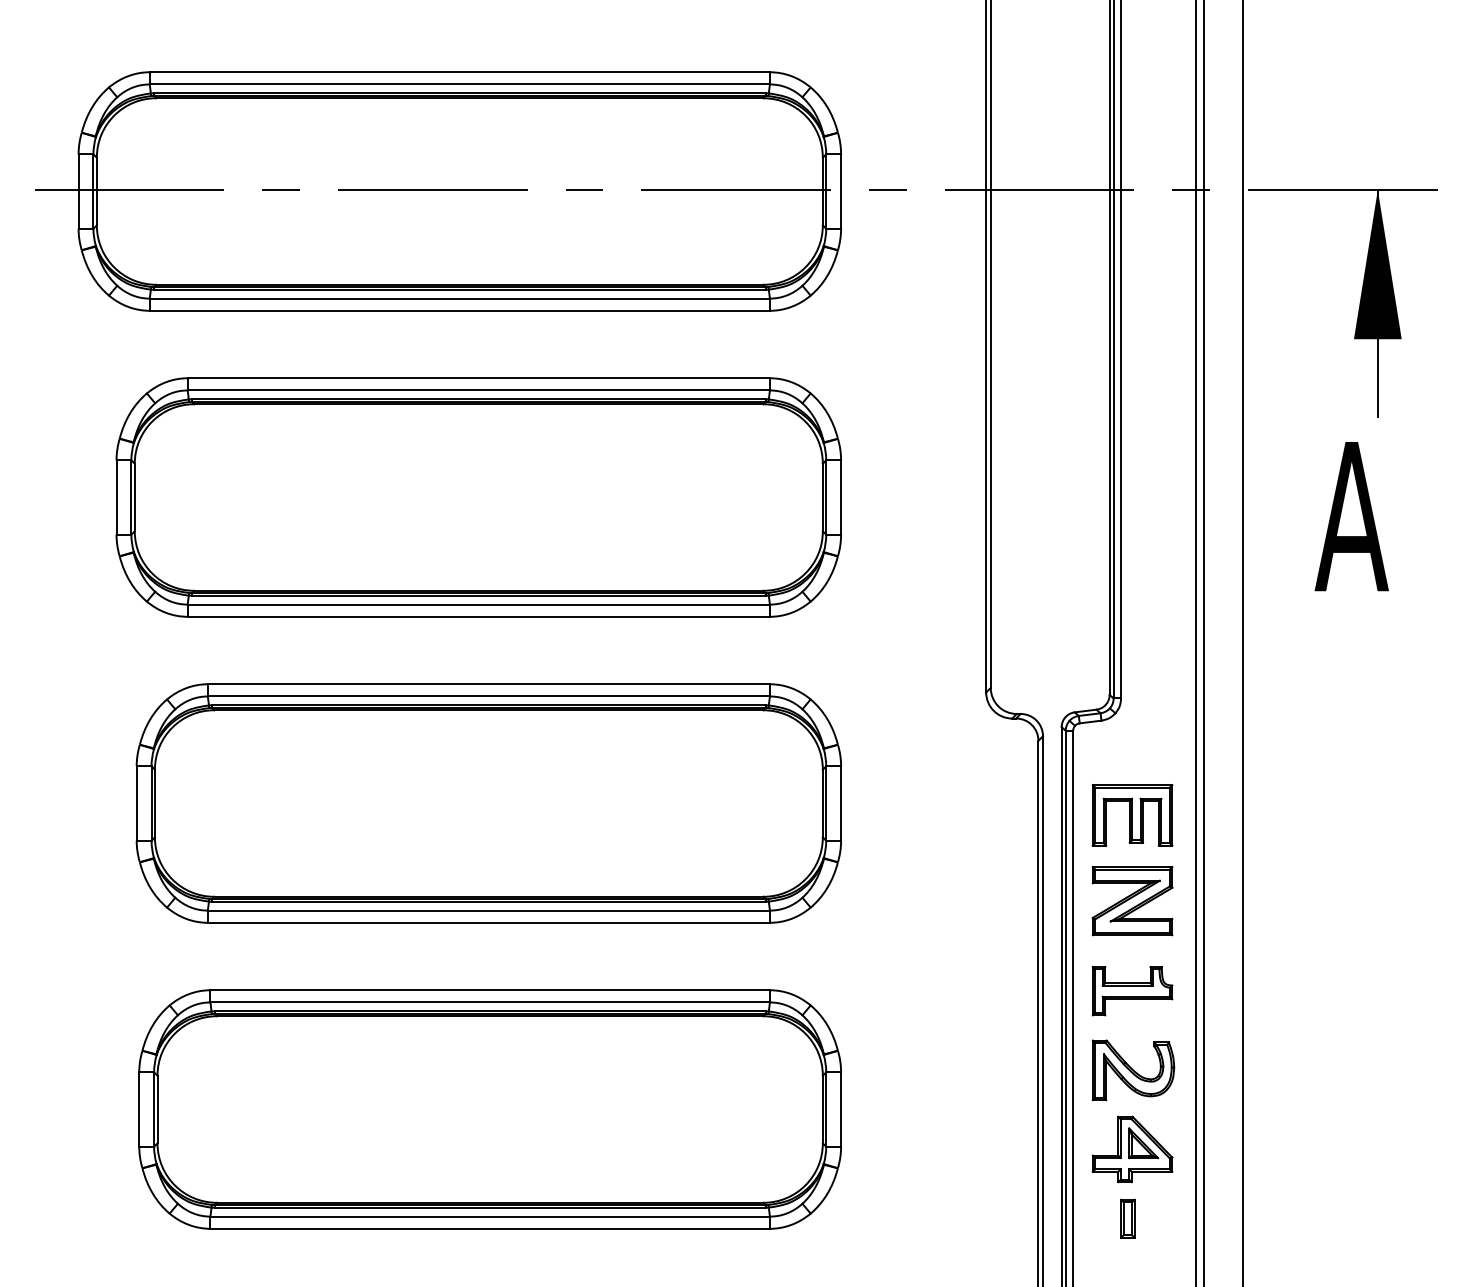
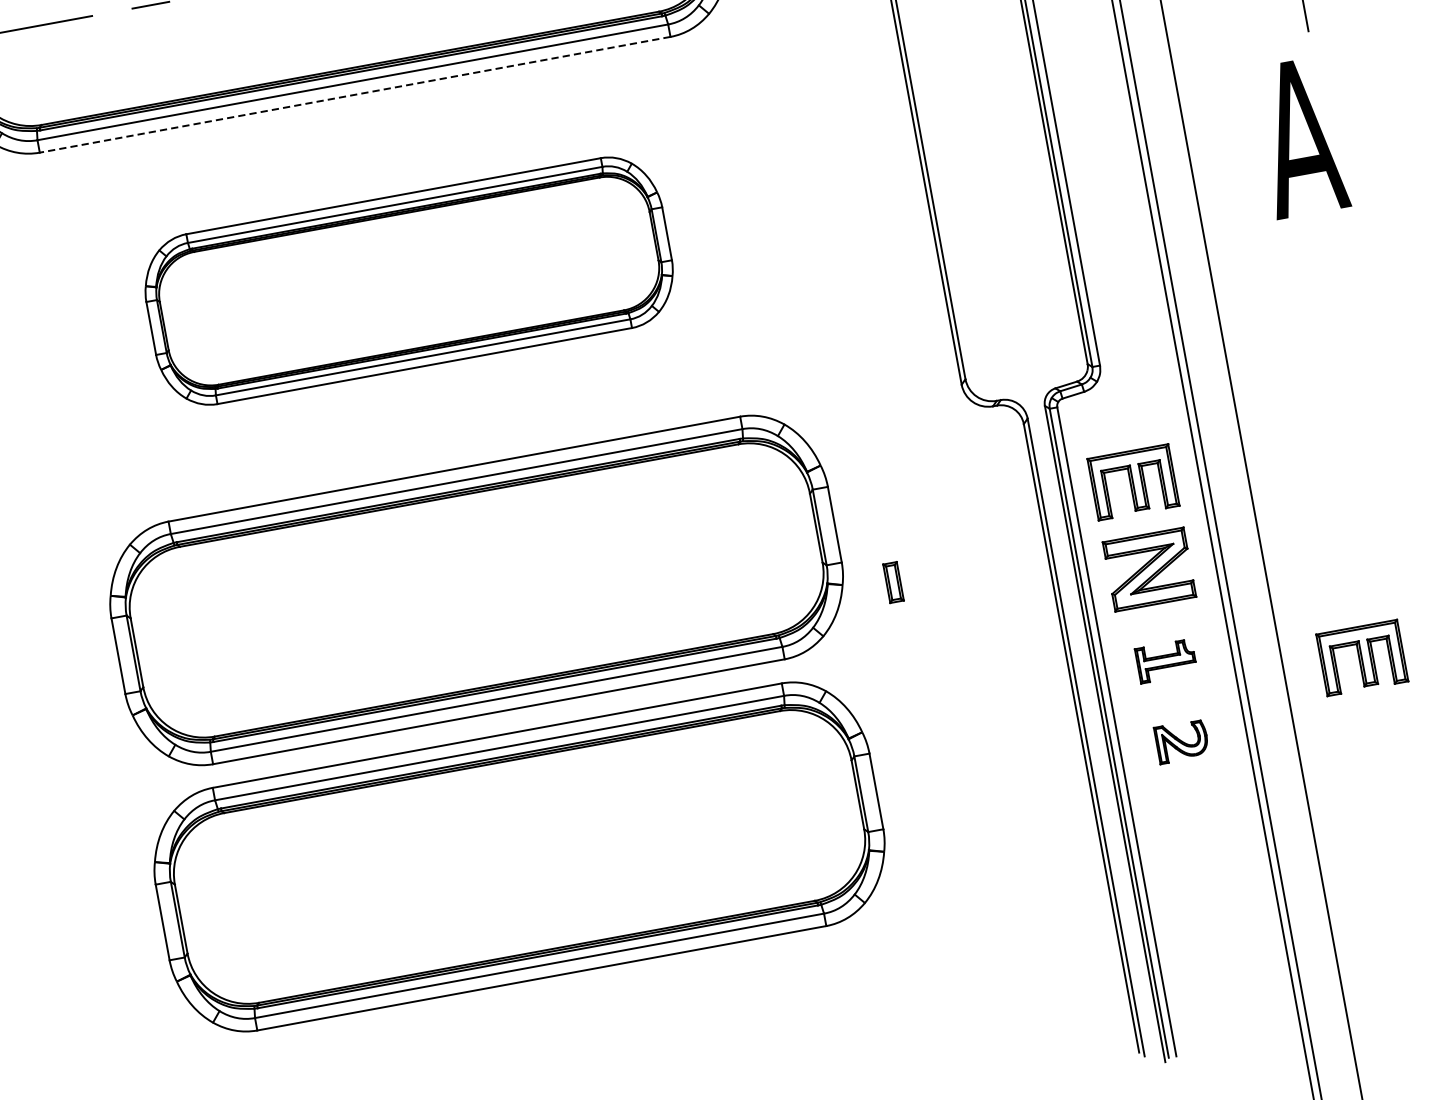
line: (459, 310) -> (354, 94), solid -> dashed
part: (478, 497) -> (408, 281), size x0.7
part: (1132, 991) -> (1166, 661), size x0.7
part: (1319, 1022) -> (1362, 658), added
part: (1133, 1070) -> (1182, 741), size x0.6
part: (489, 1109) -> (518, 857), moved
part: (1132, 1149) -> (1195, 822), removed
part: (1127, 1218) -> (893, 582), moved

